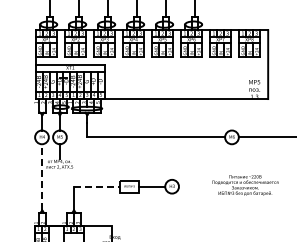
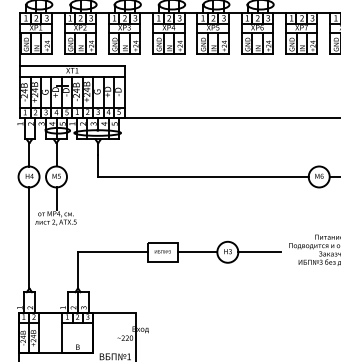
line: (42, 176) -> (29, 236), dashed -> solid
line: (96, 186) -> (112, 251), dashed -> solid
line: (193, 186) -> (260, 251), added

